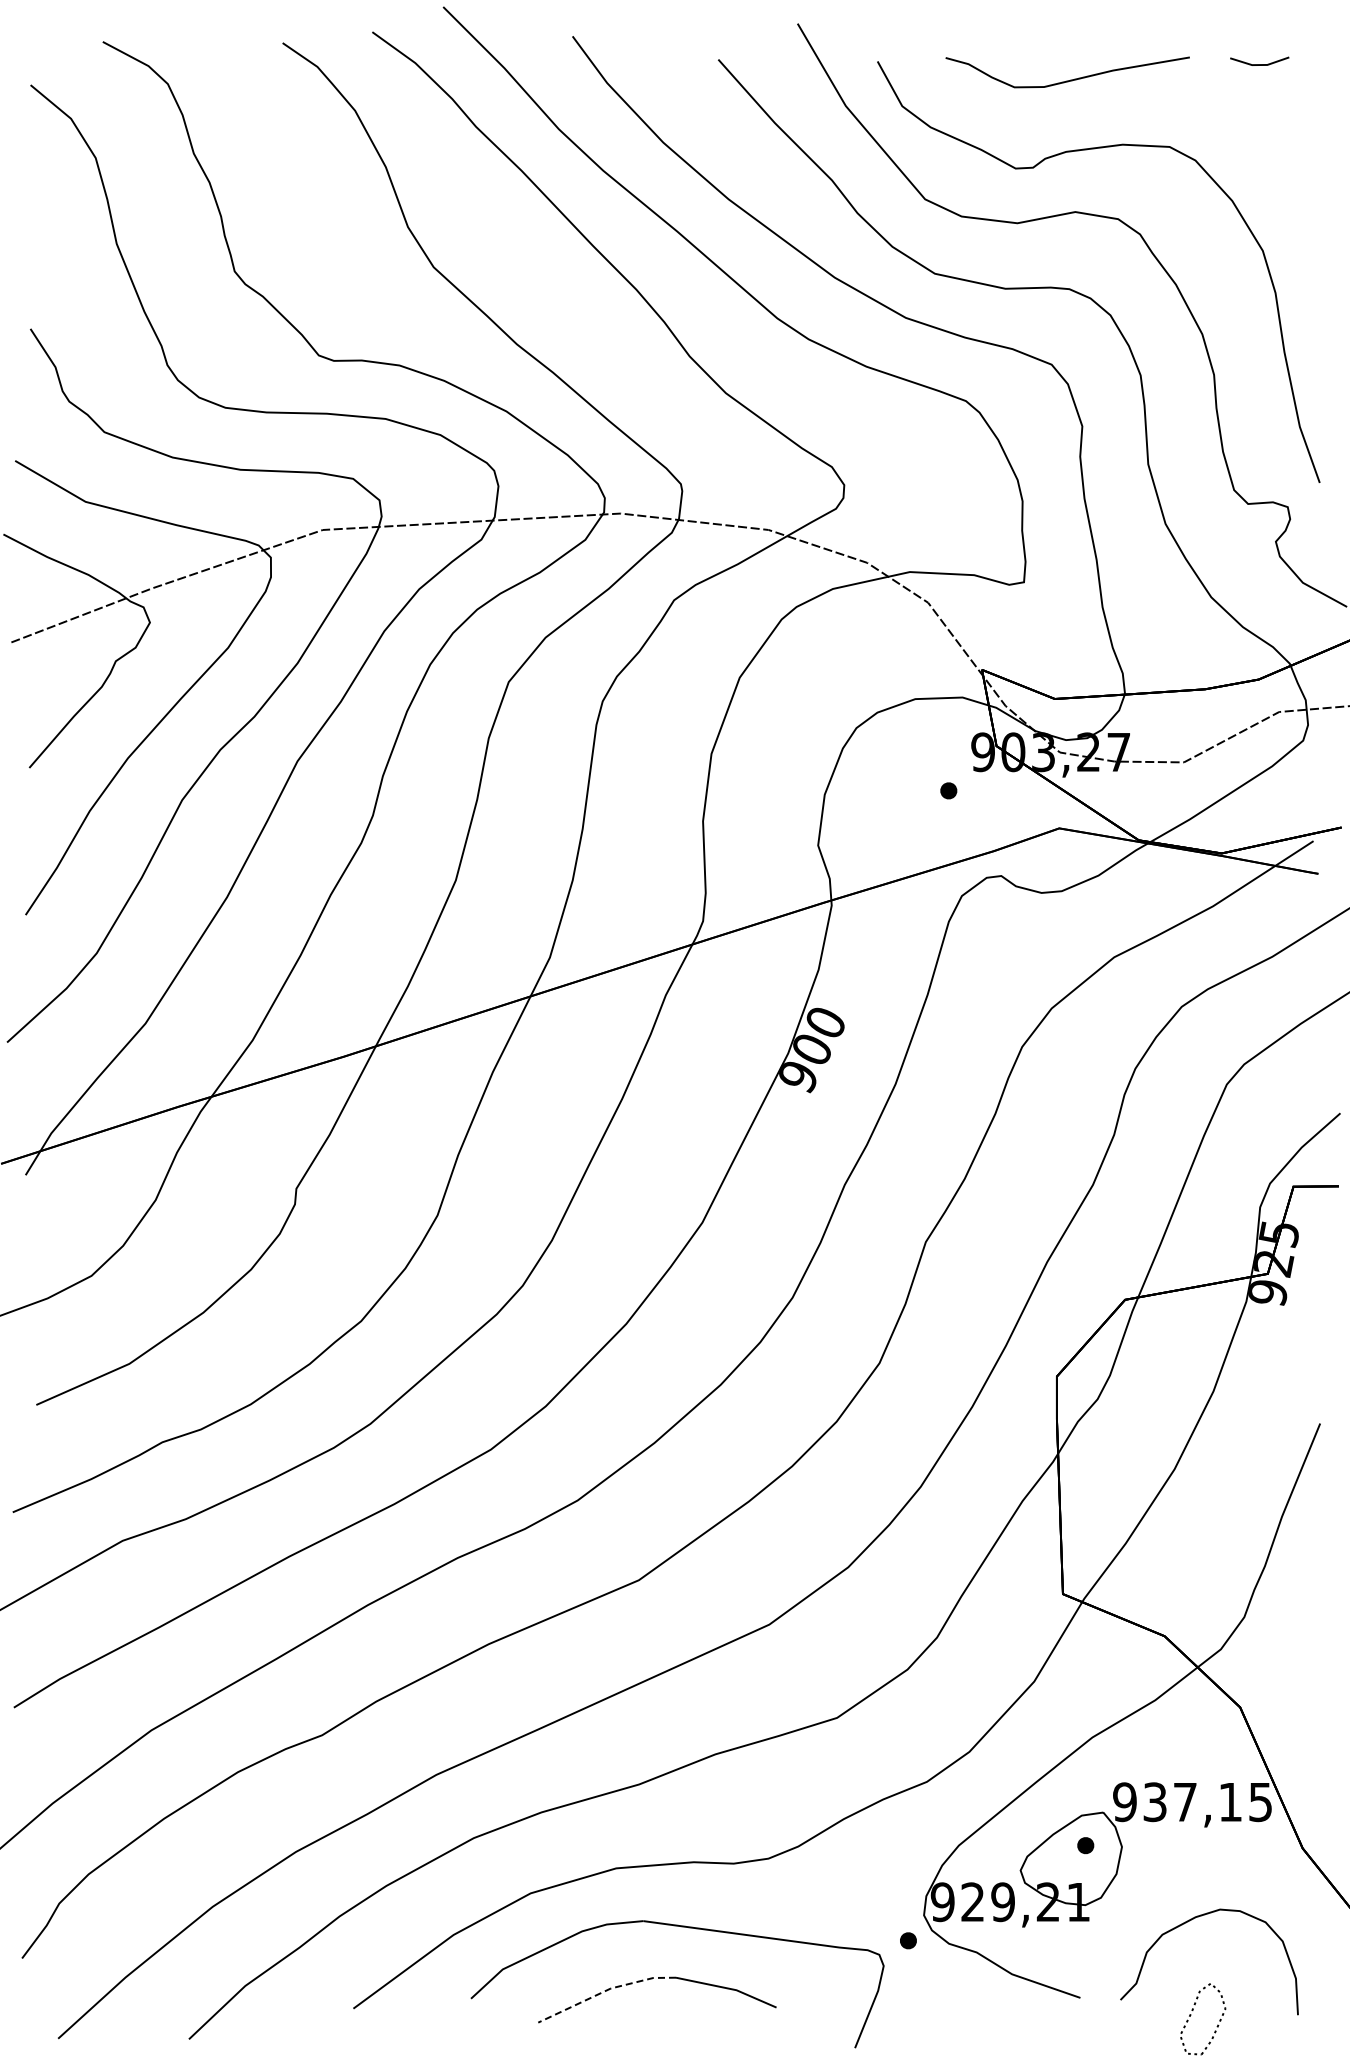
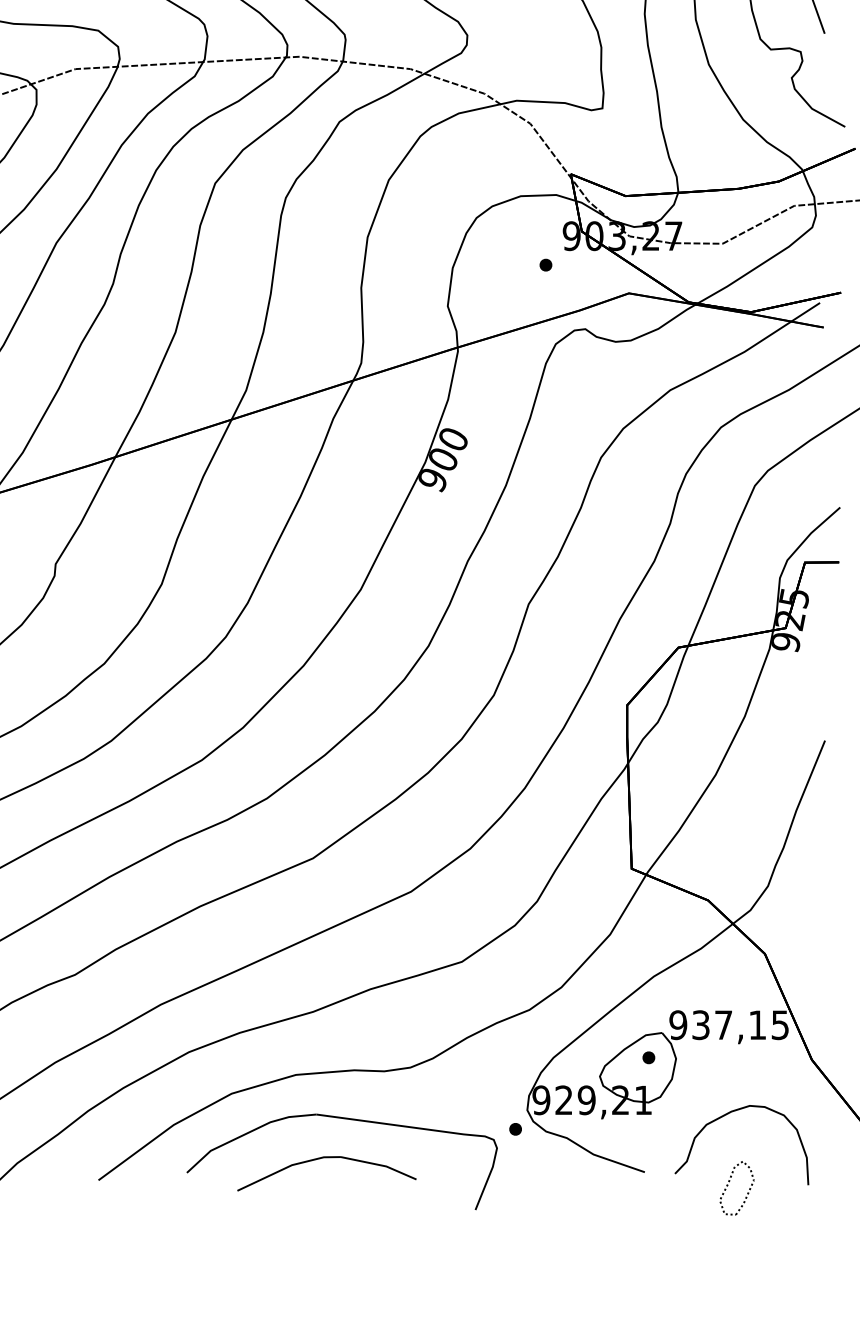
line: (605, 1991) -> (287, 1167), dashed -> solid

